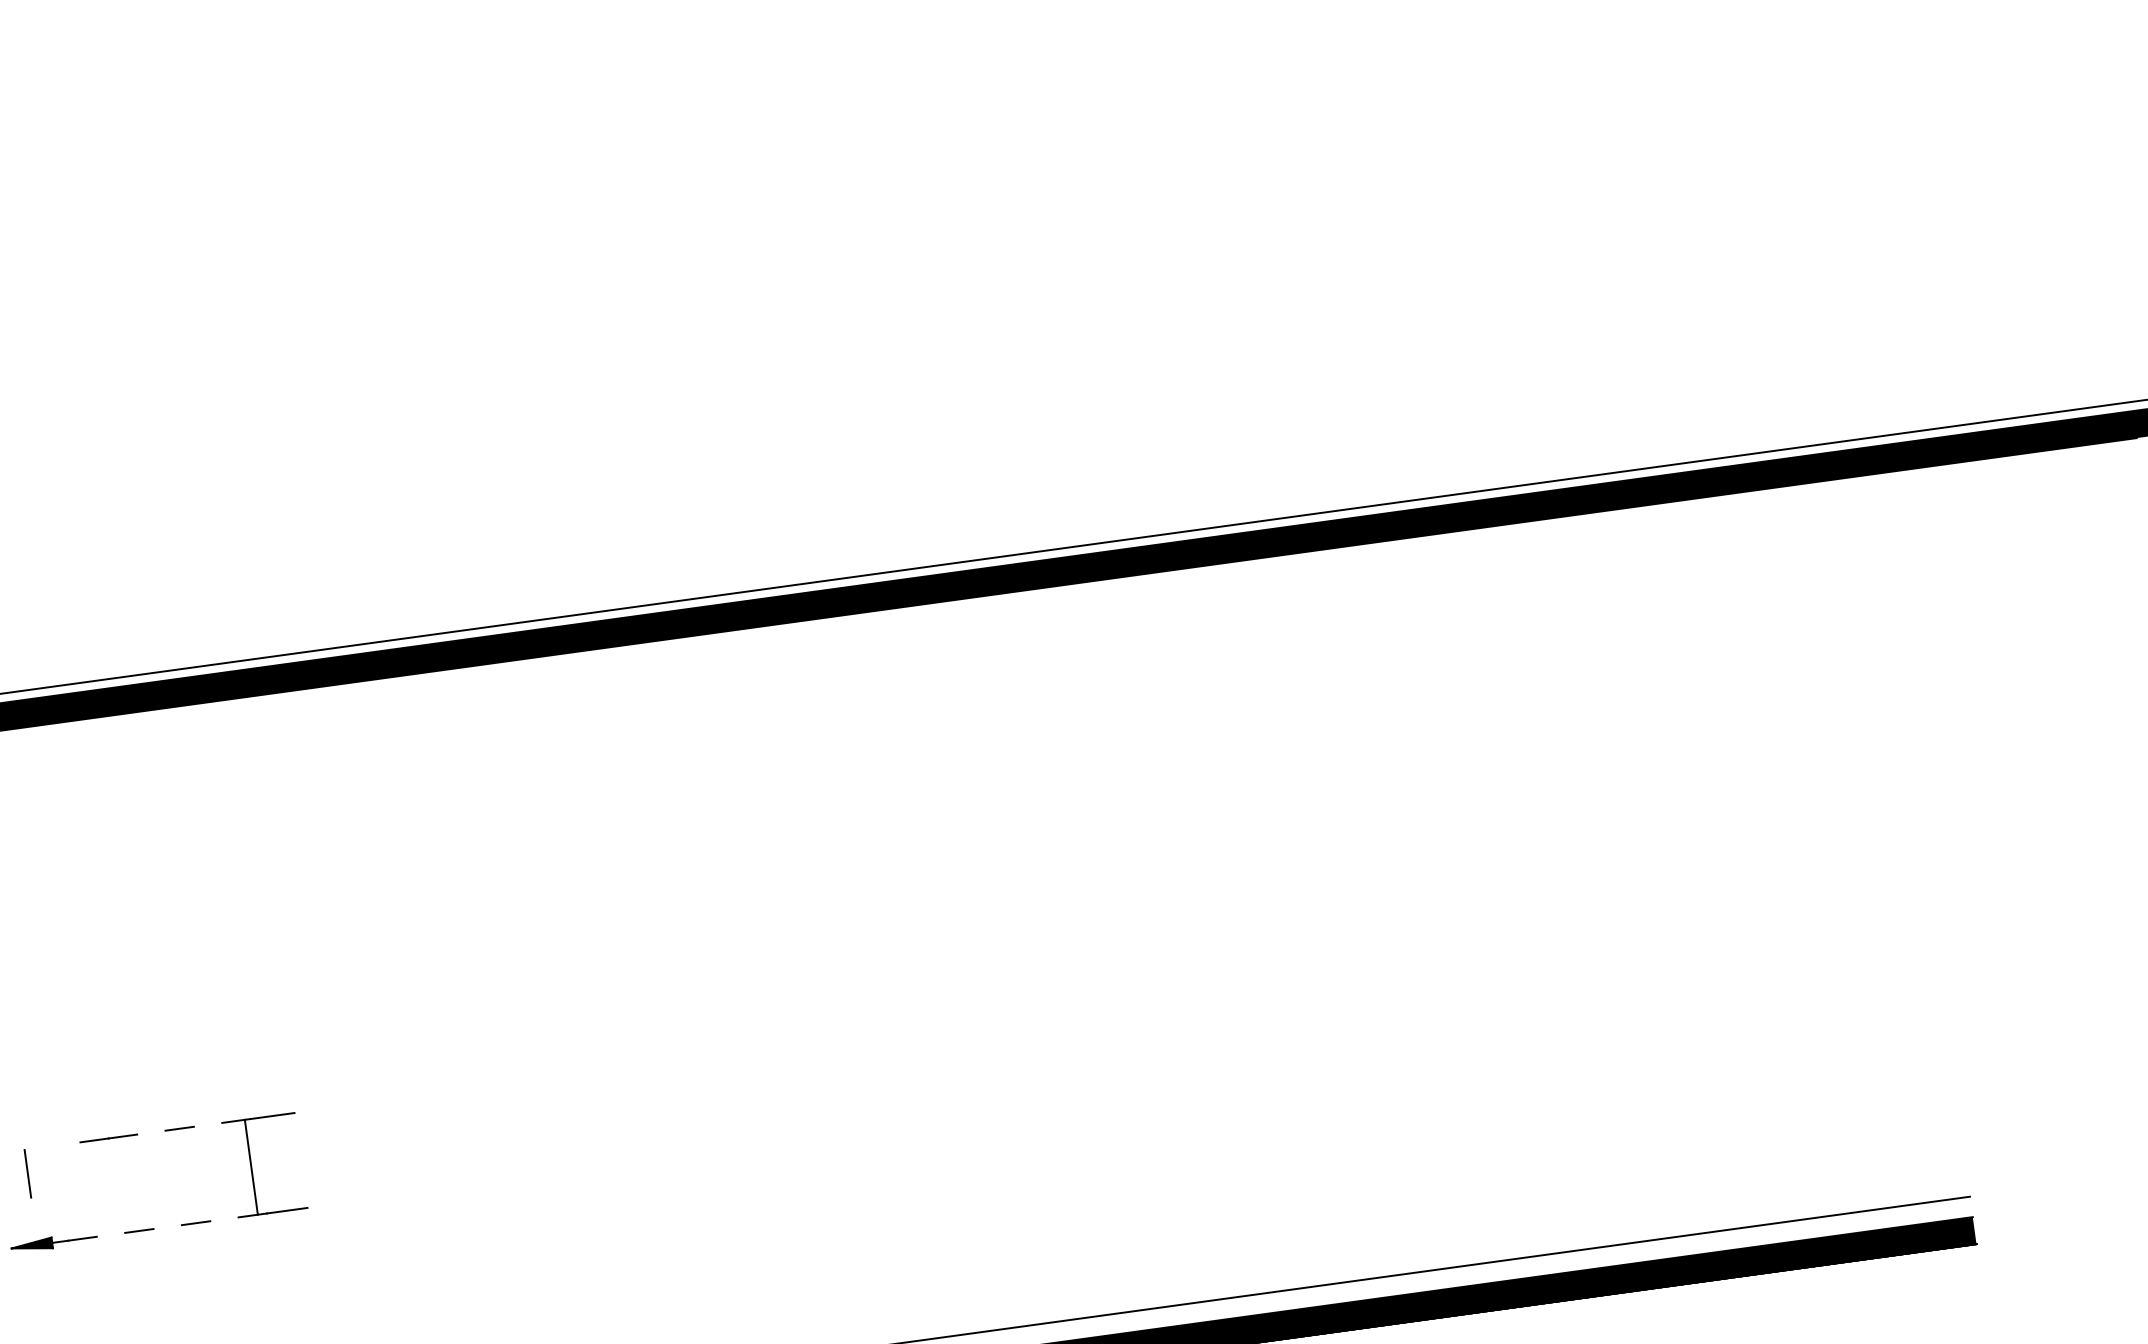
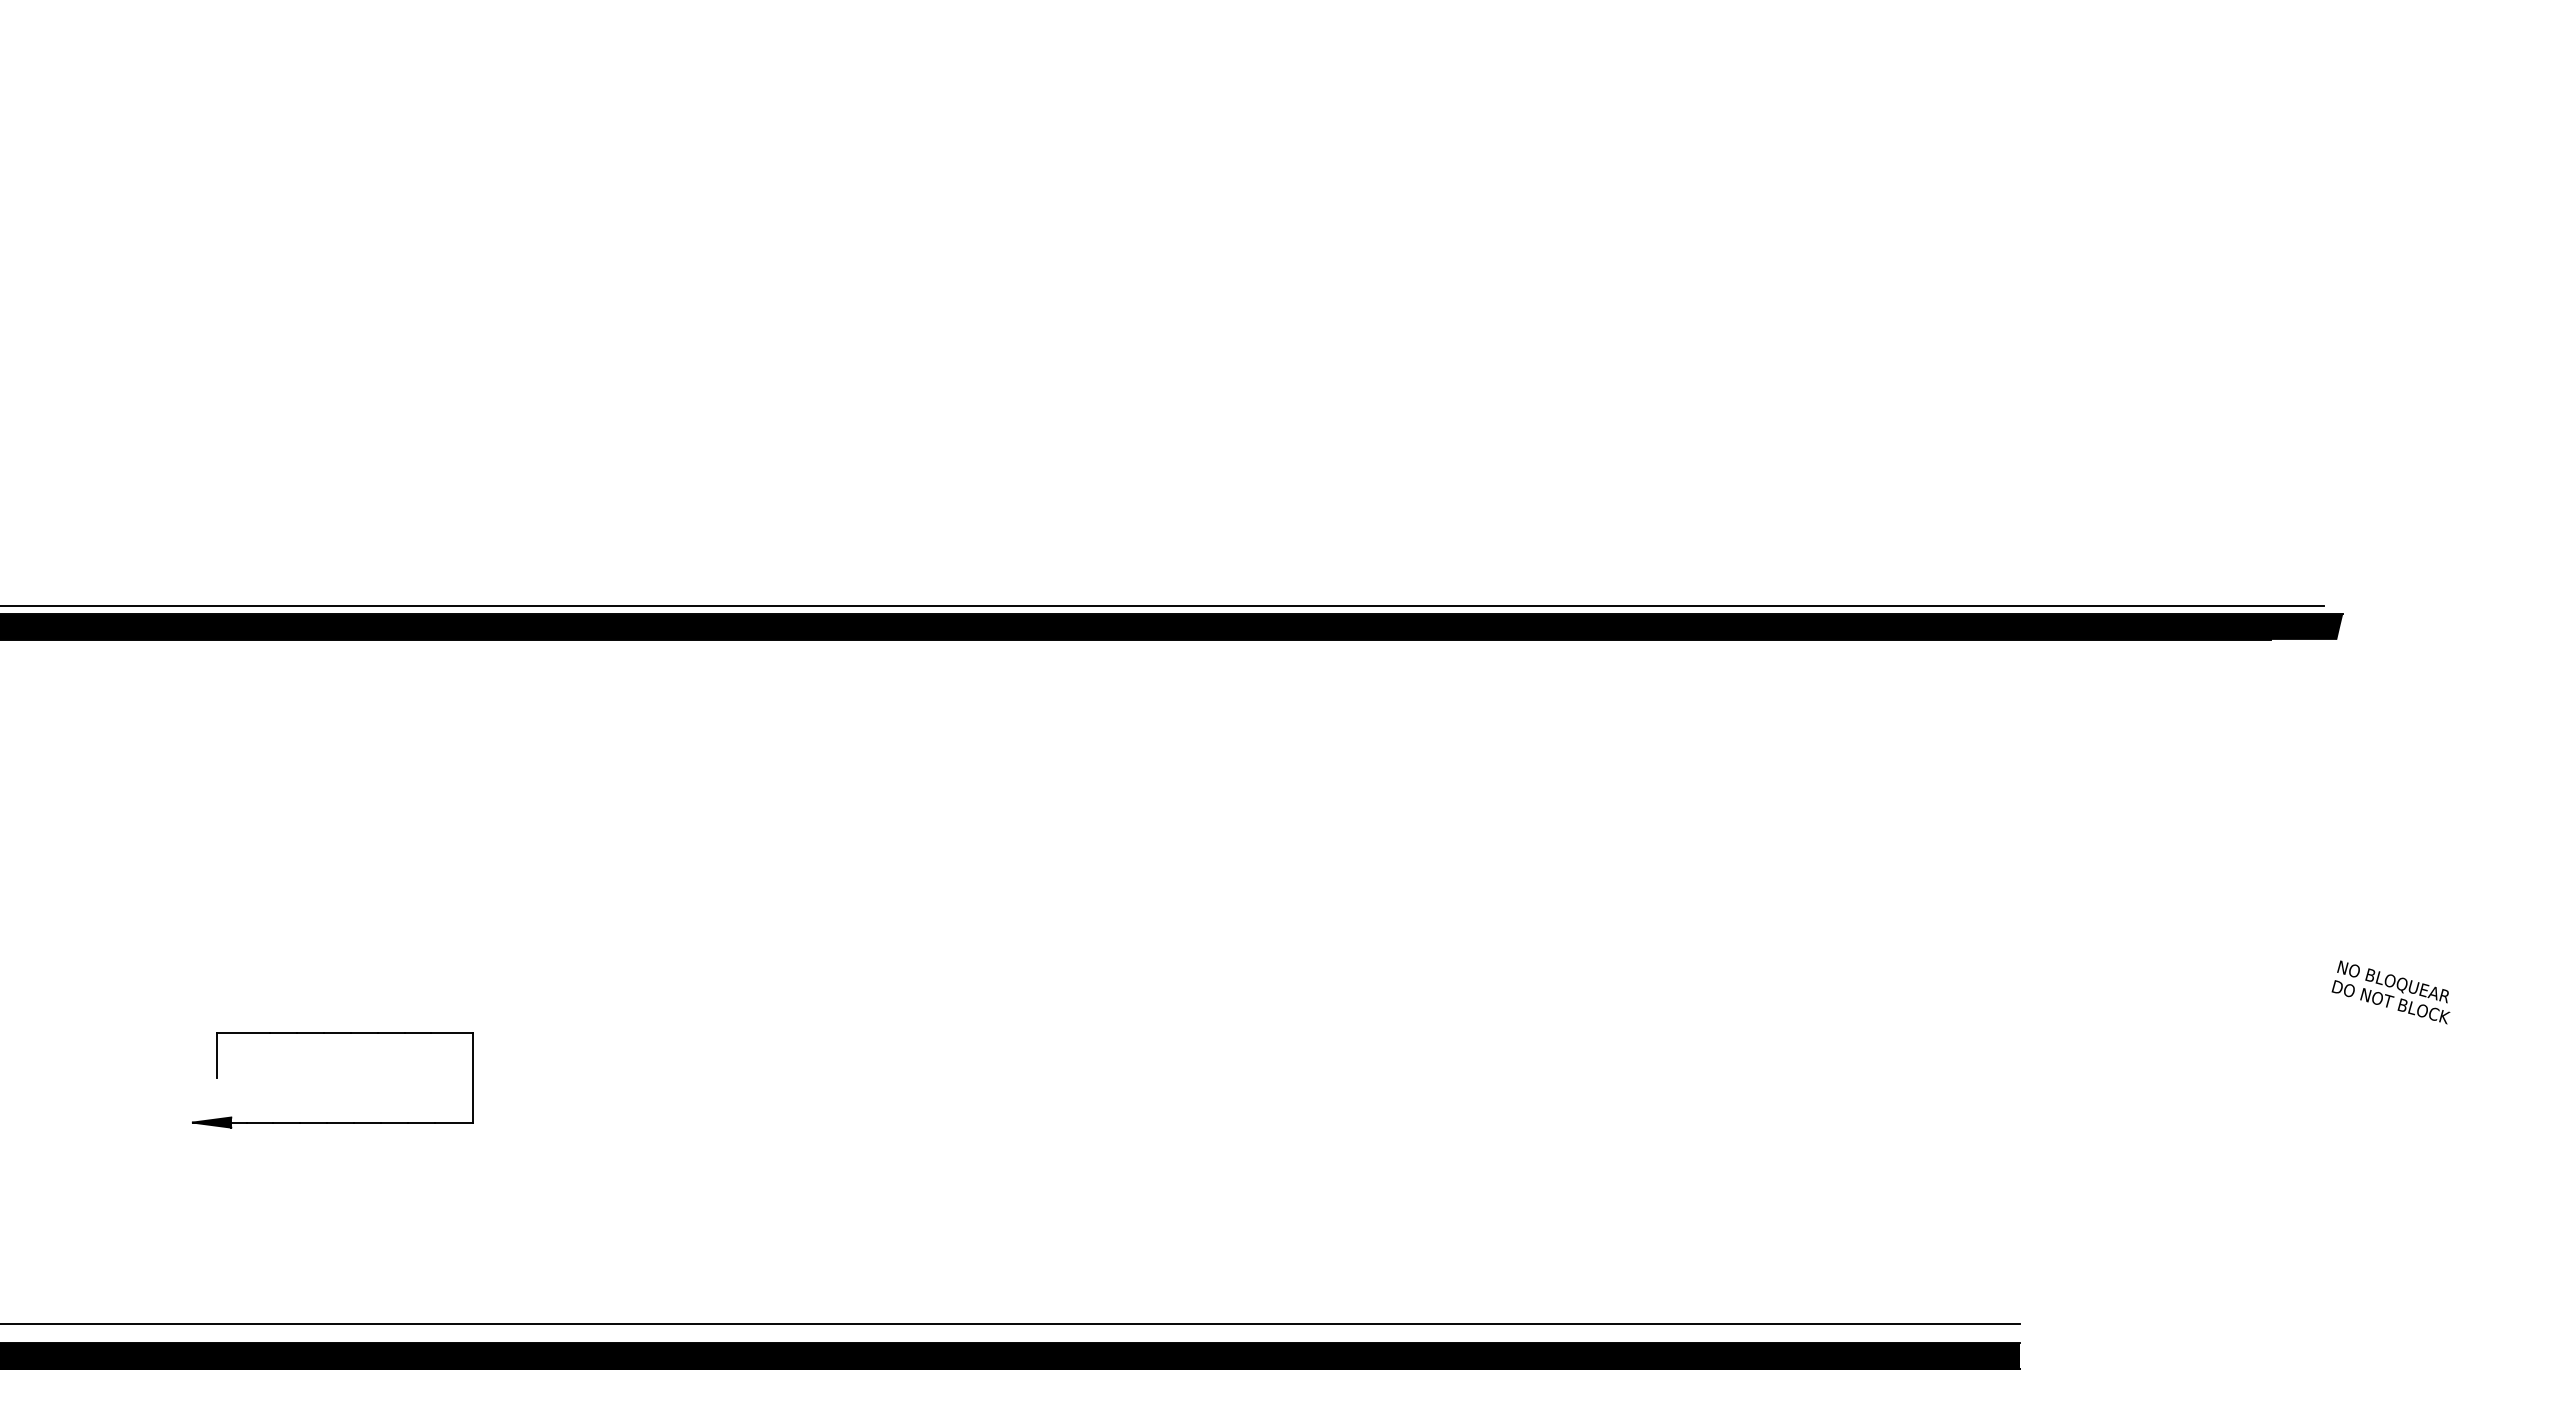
line: (207, 1124) -> (390, 1032), added
line: (151, 1132) -> (337, 1032), added
line: (52, 1146) -> (243, 1032), added
line: (250, 1167) -> (472, 1077), moved
line: (223, 1219) -> (393, 1122), added
line: (167, 1227) -> (340, 1122), added
line: (110, 1234) -> (286, 1122), added

